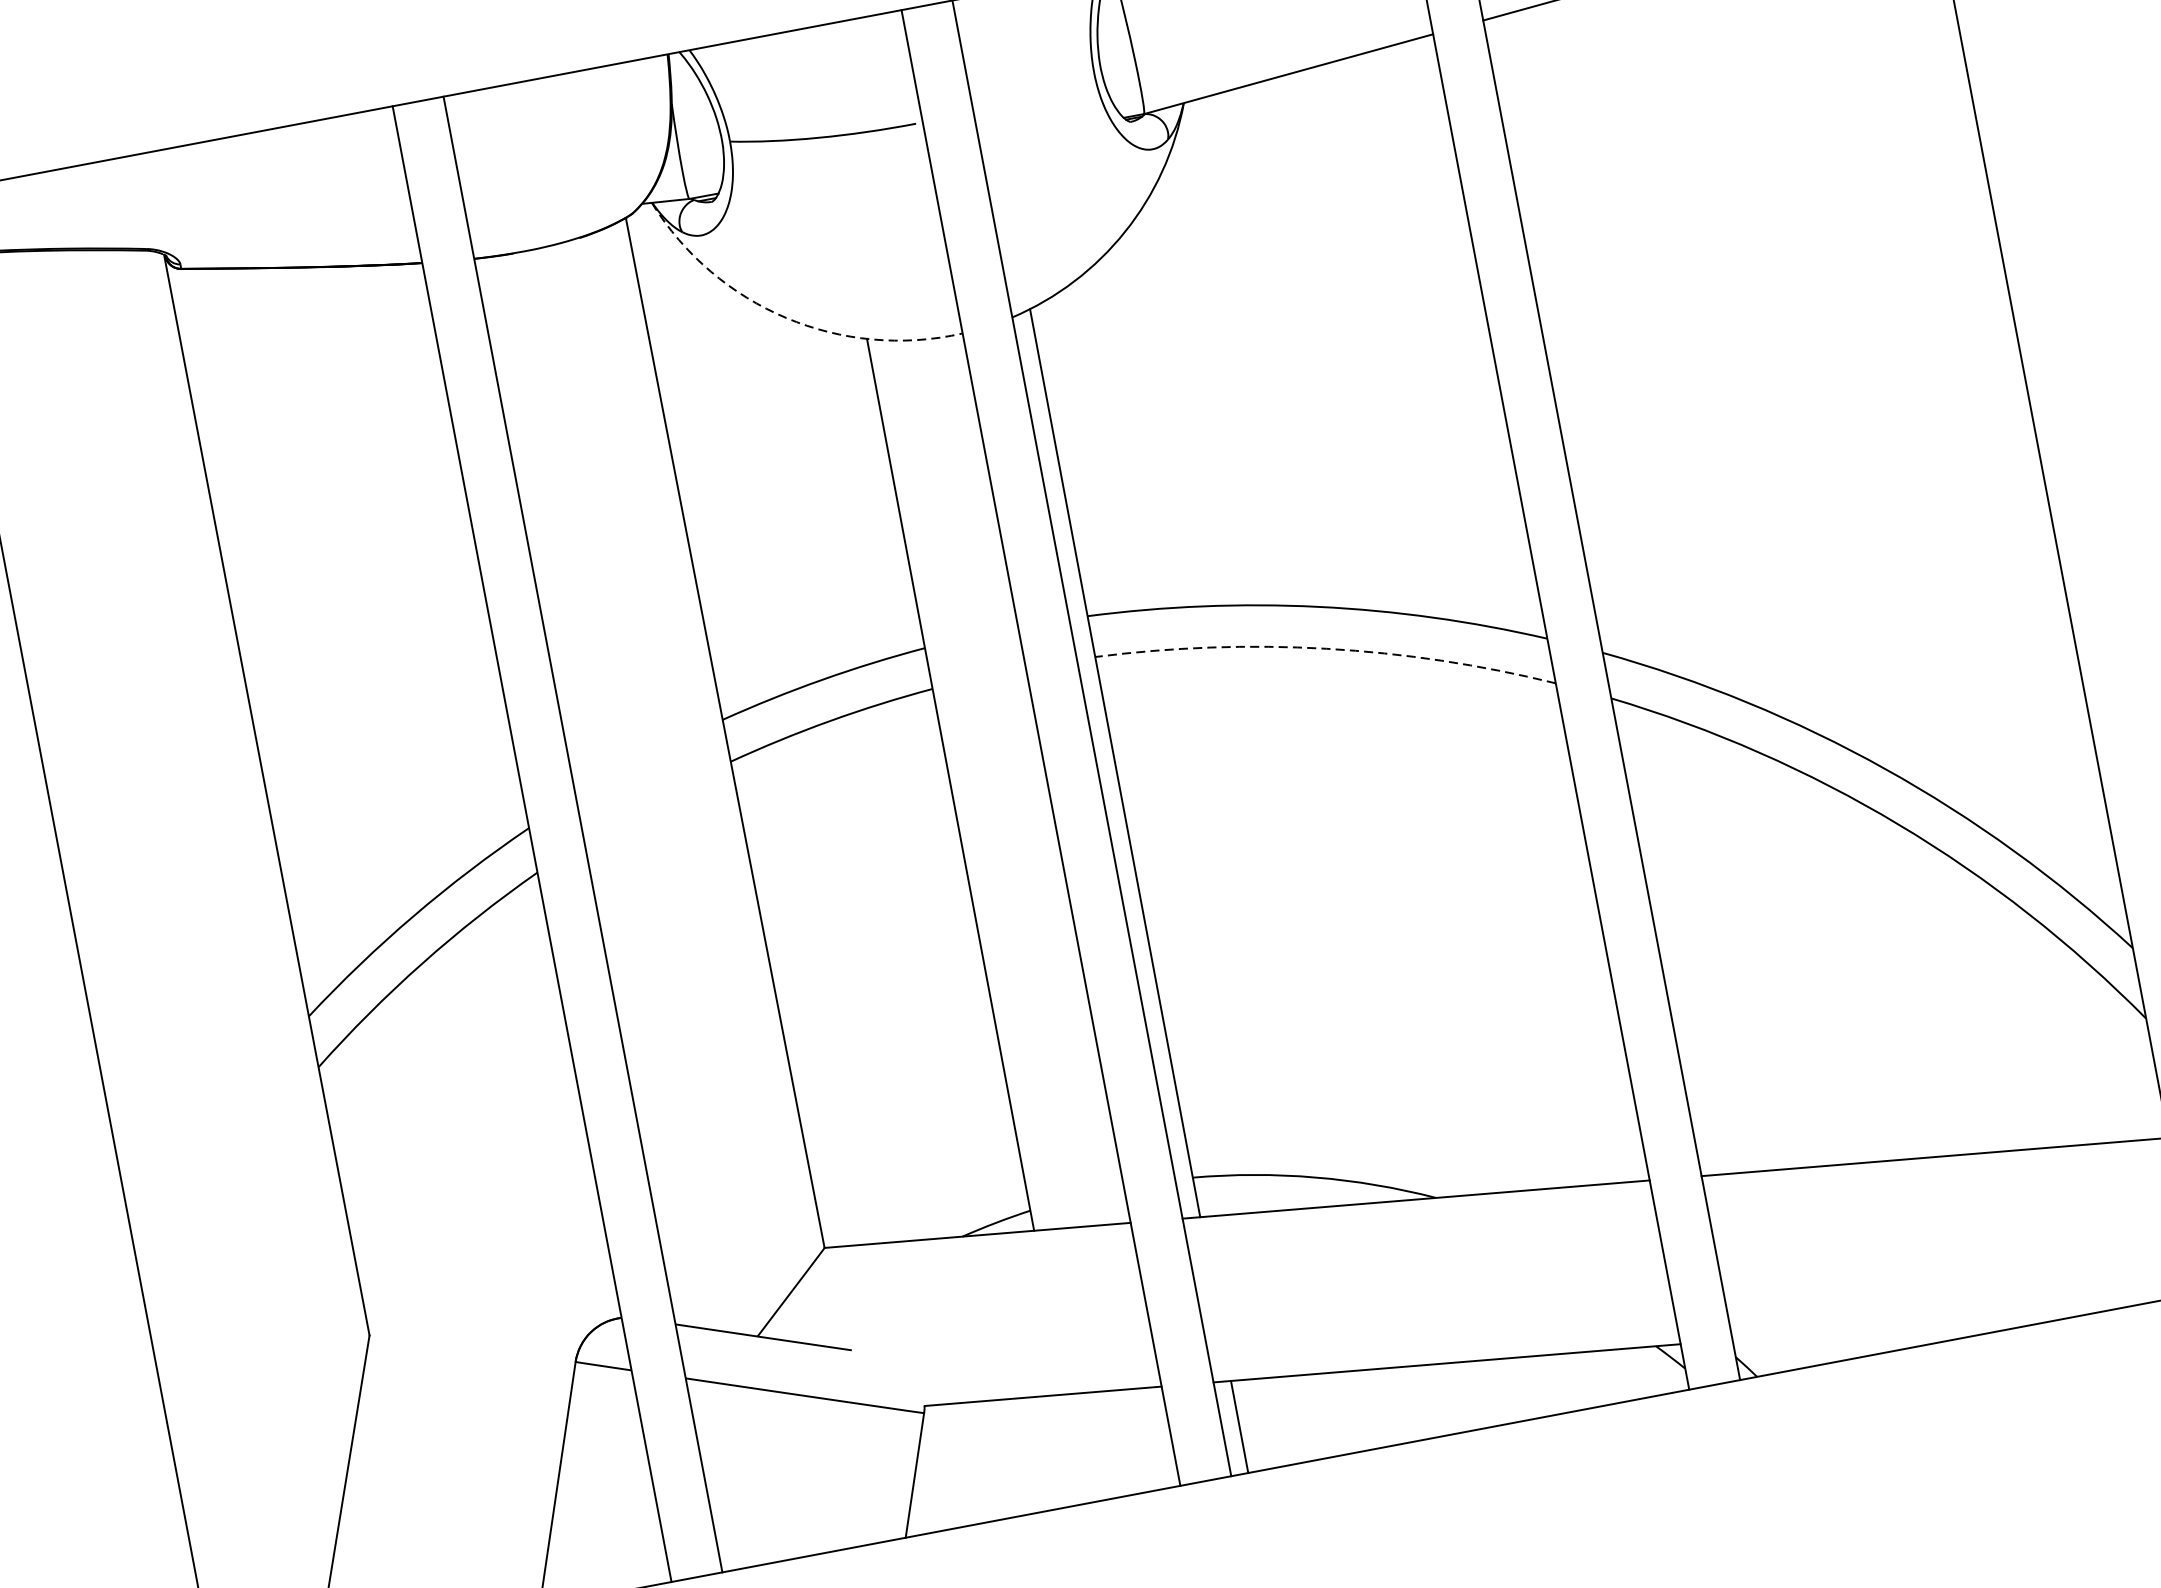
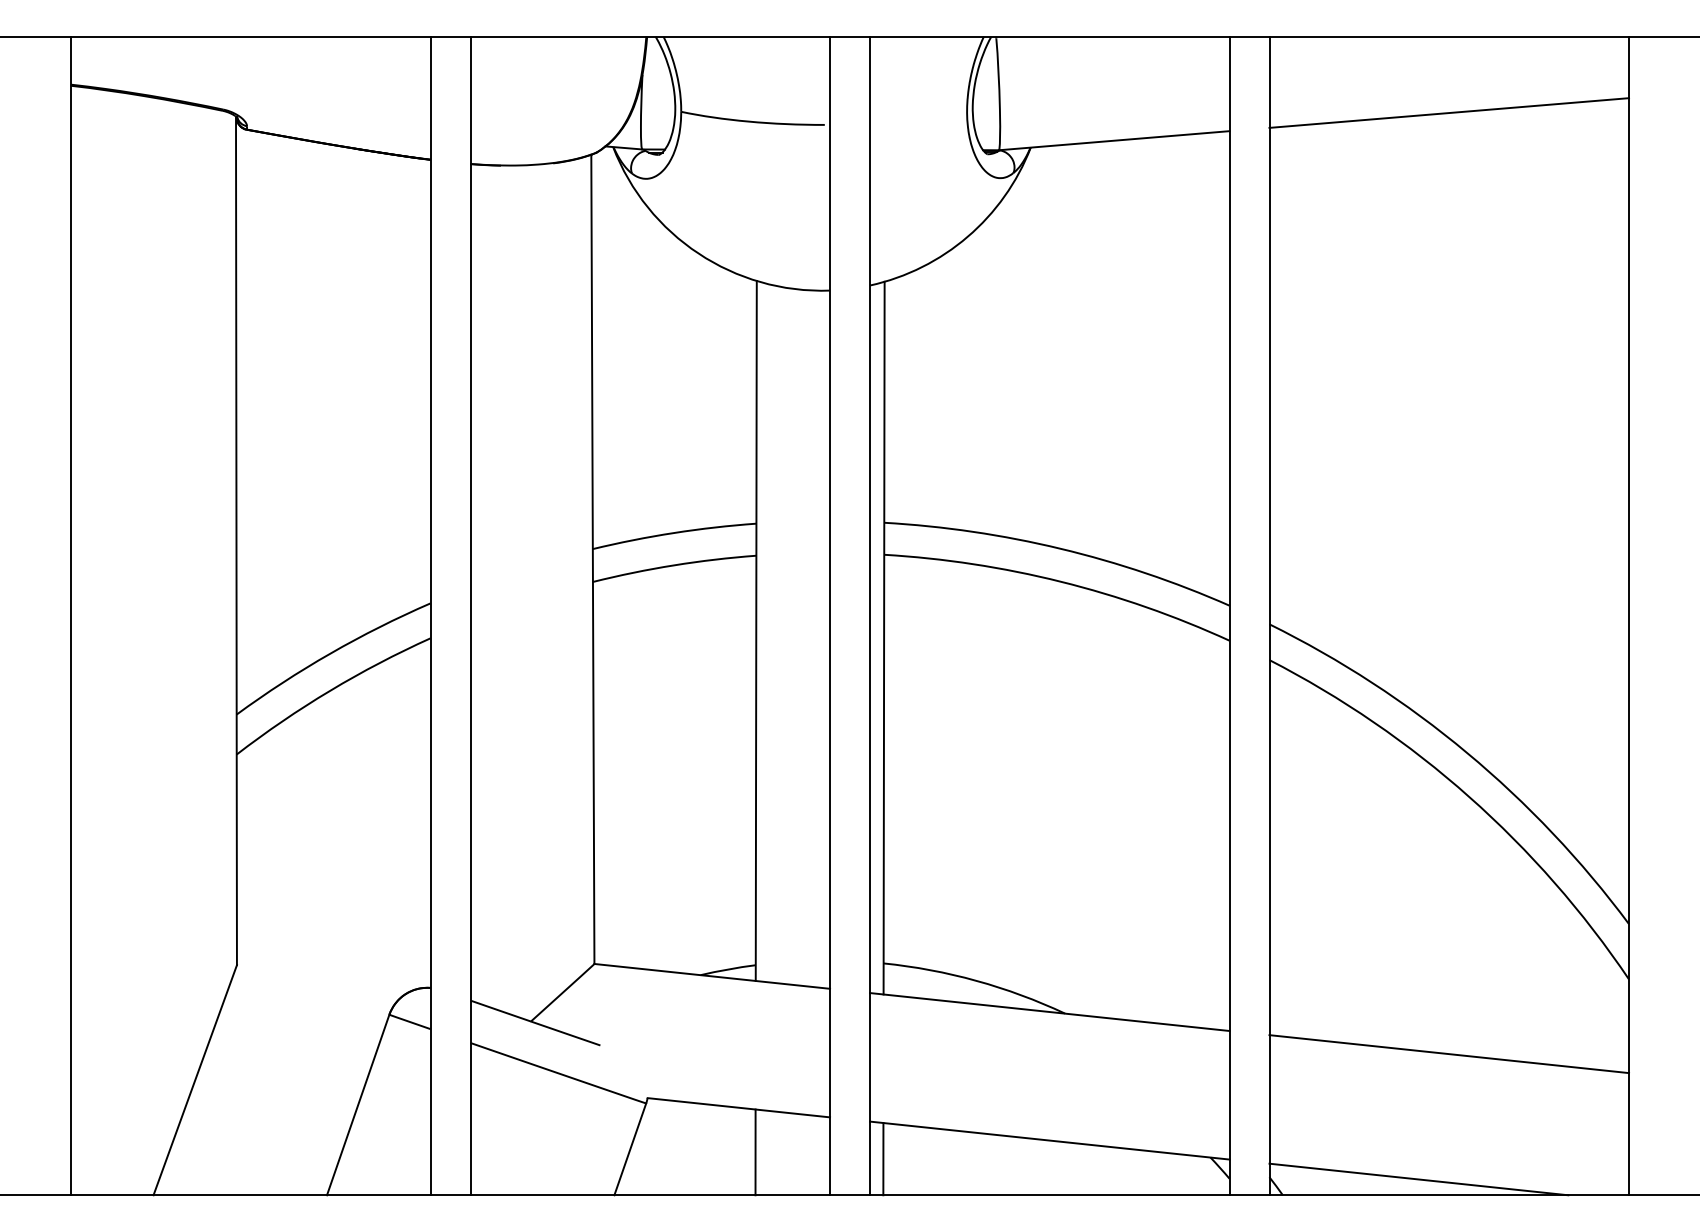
arc: (786, 317) -> (698, 253), dashed -> solid
arc: (1326, 648) -> (1060, 581), dashed -> solid
line: (1926, 1324) -> (1418, 1179), added
line: (1075, 1449) -> (755, 1152), added

